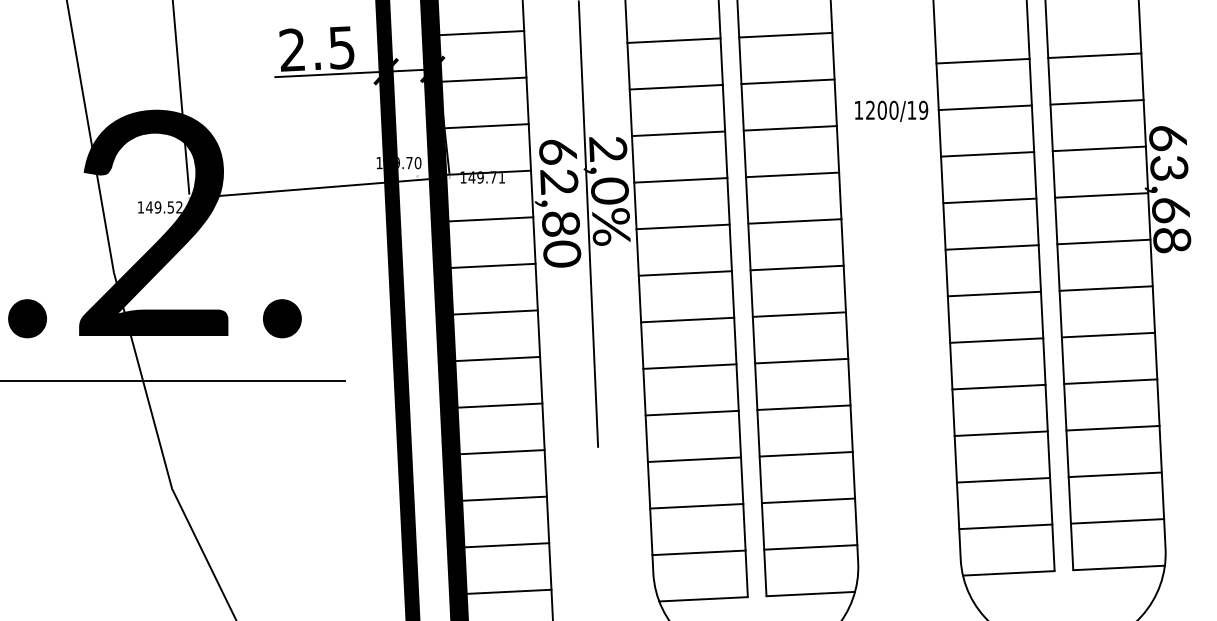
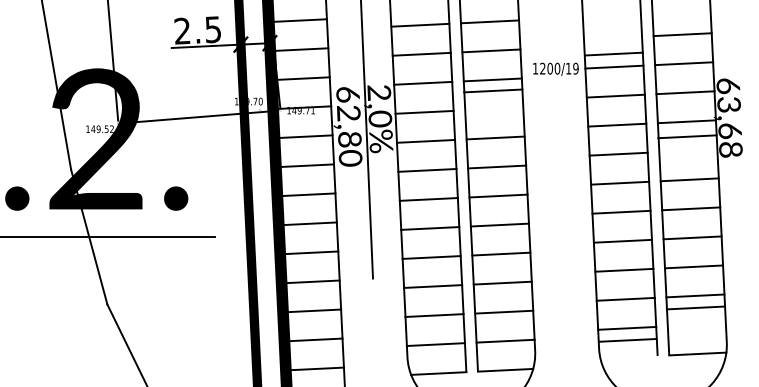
line: (982, 60) -> (613, 53), moved
line: (792, 174) -> (493, 90), moved
line: (1104, 241) -> (687, 136), moved
line: (1116, 520) -> (695, 307), moved
line: (1007, 571) -> (627, 339), moved

